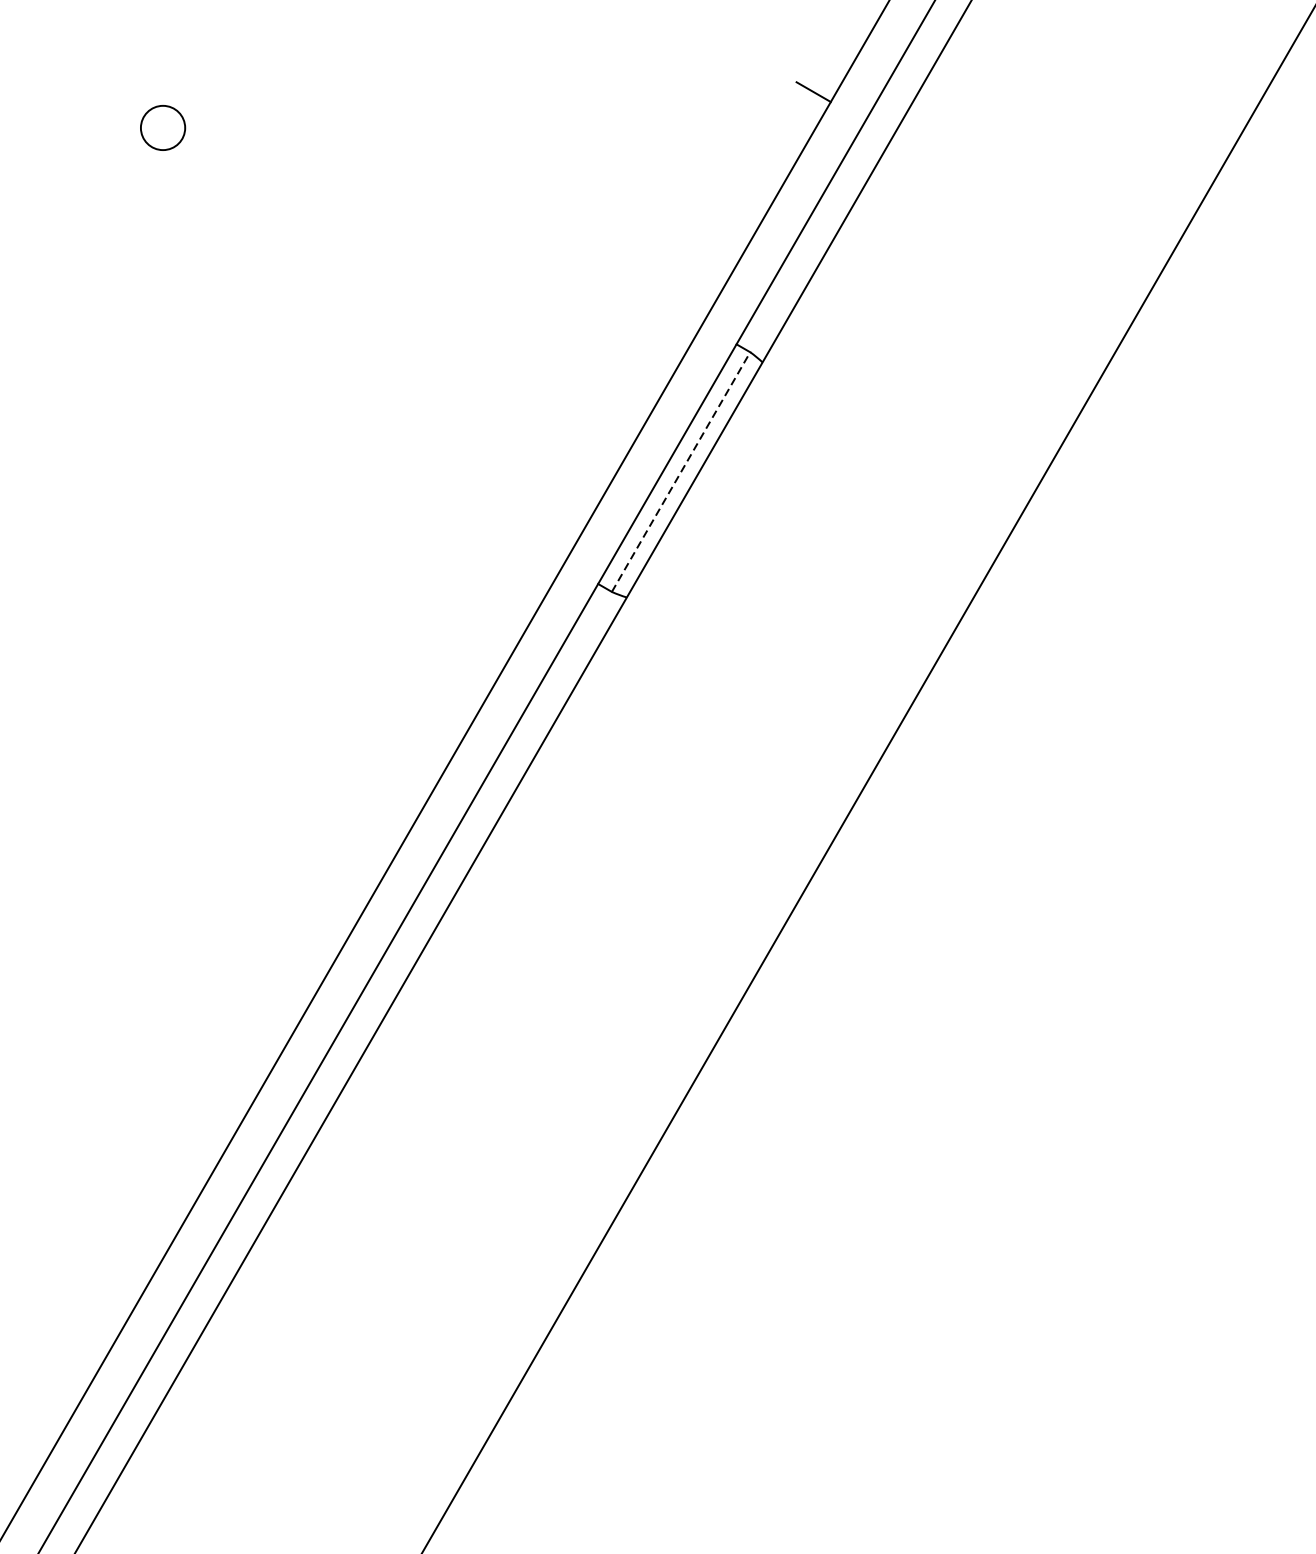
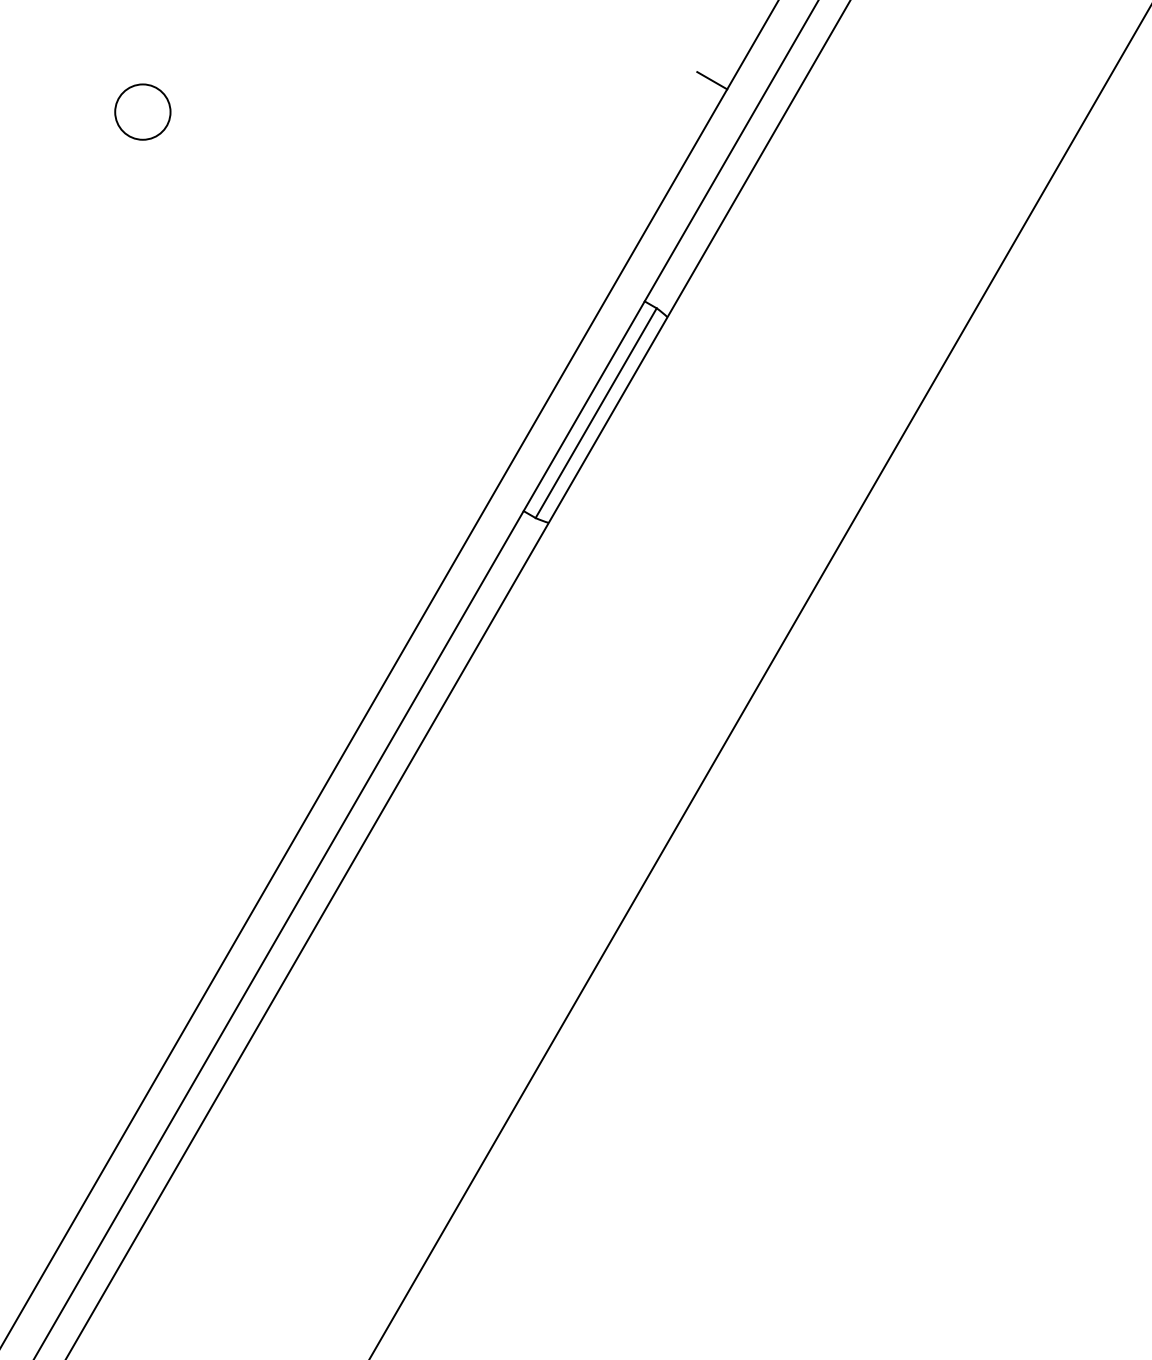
circle: (162, 127) -> (142, 111), size x1.43
line: (681, 471) -> (596, 412), dashed -> solid

